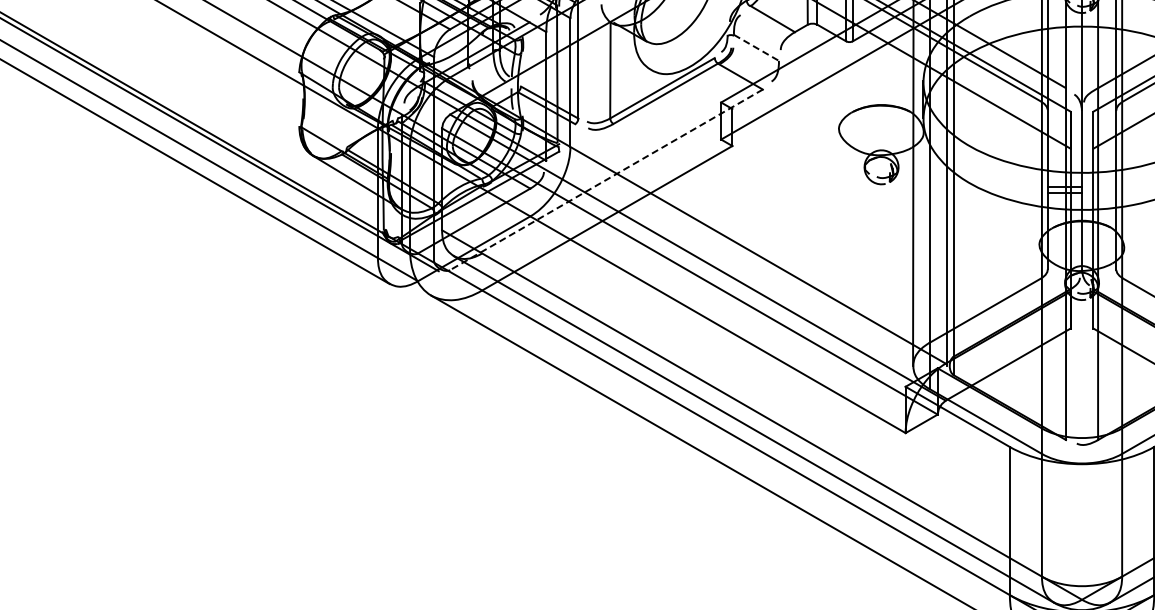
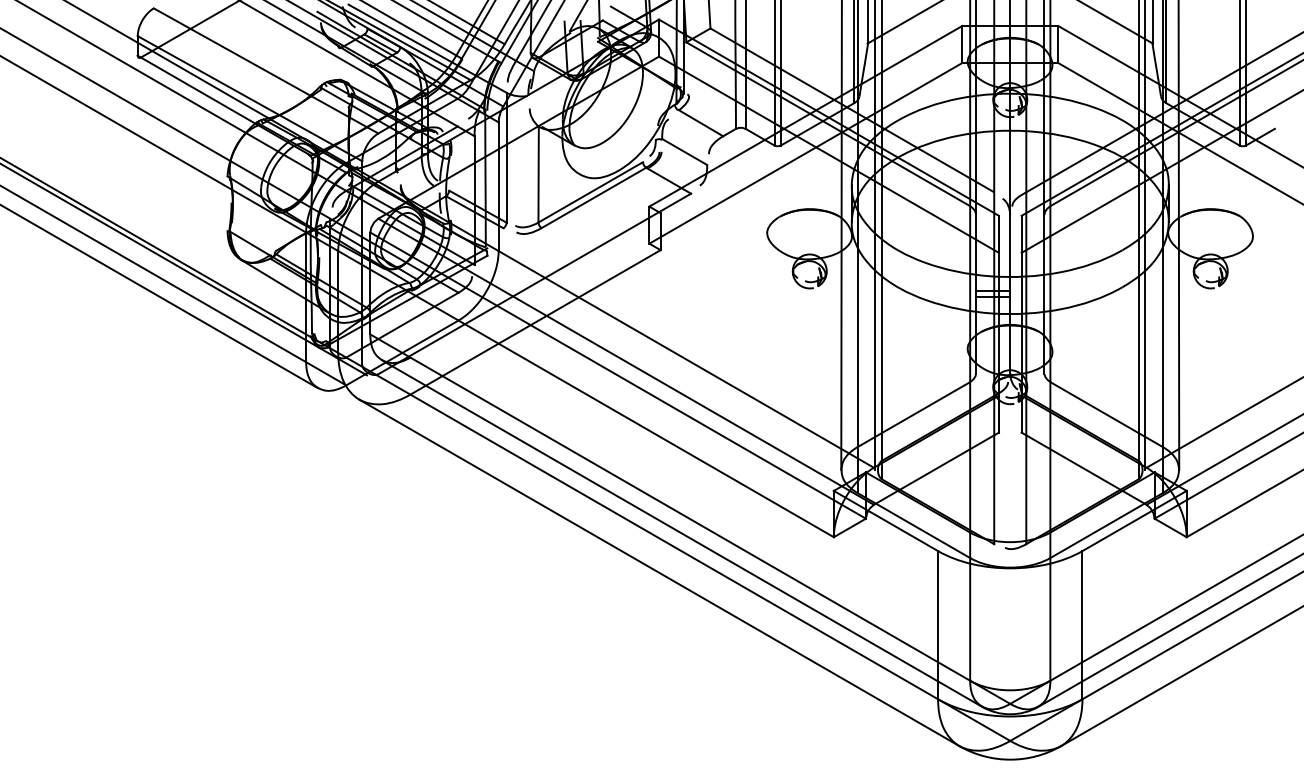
line: (756, 48) -> (684, 152), dashed -> solid
line: (606, 179) -> (534, 283), dashed -> solid

